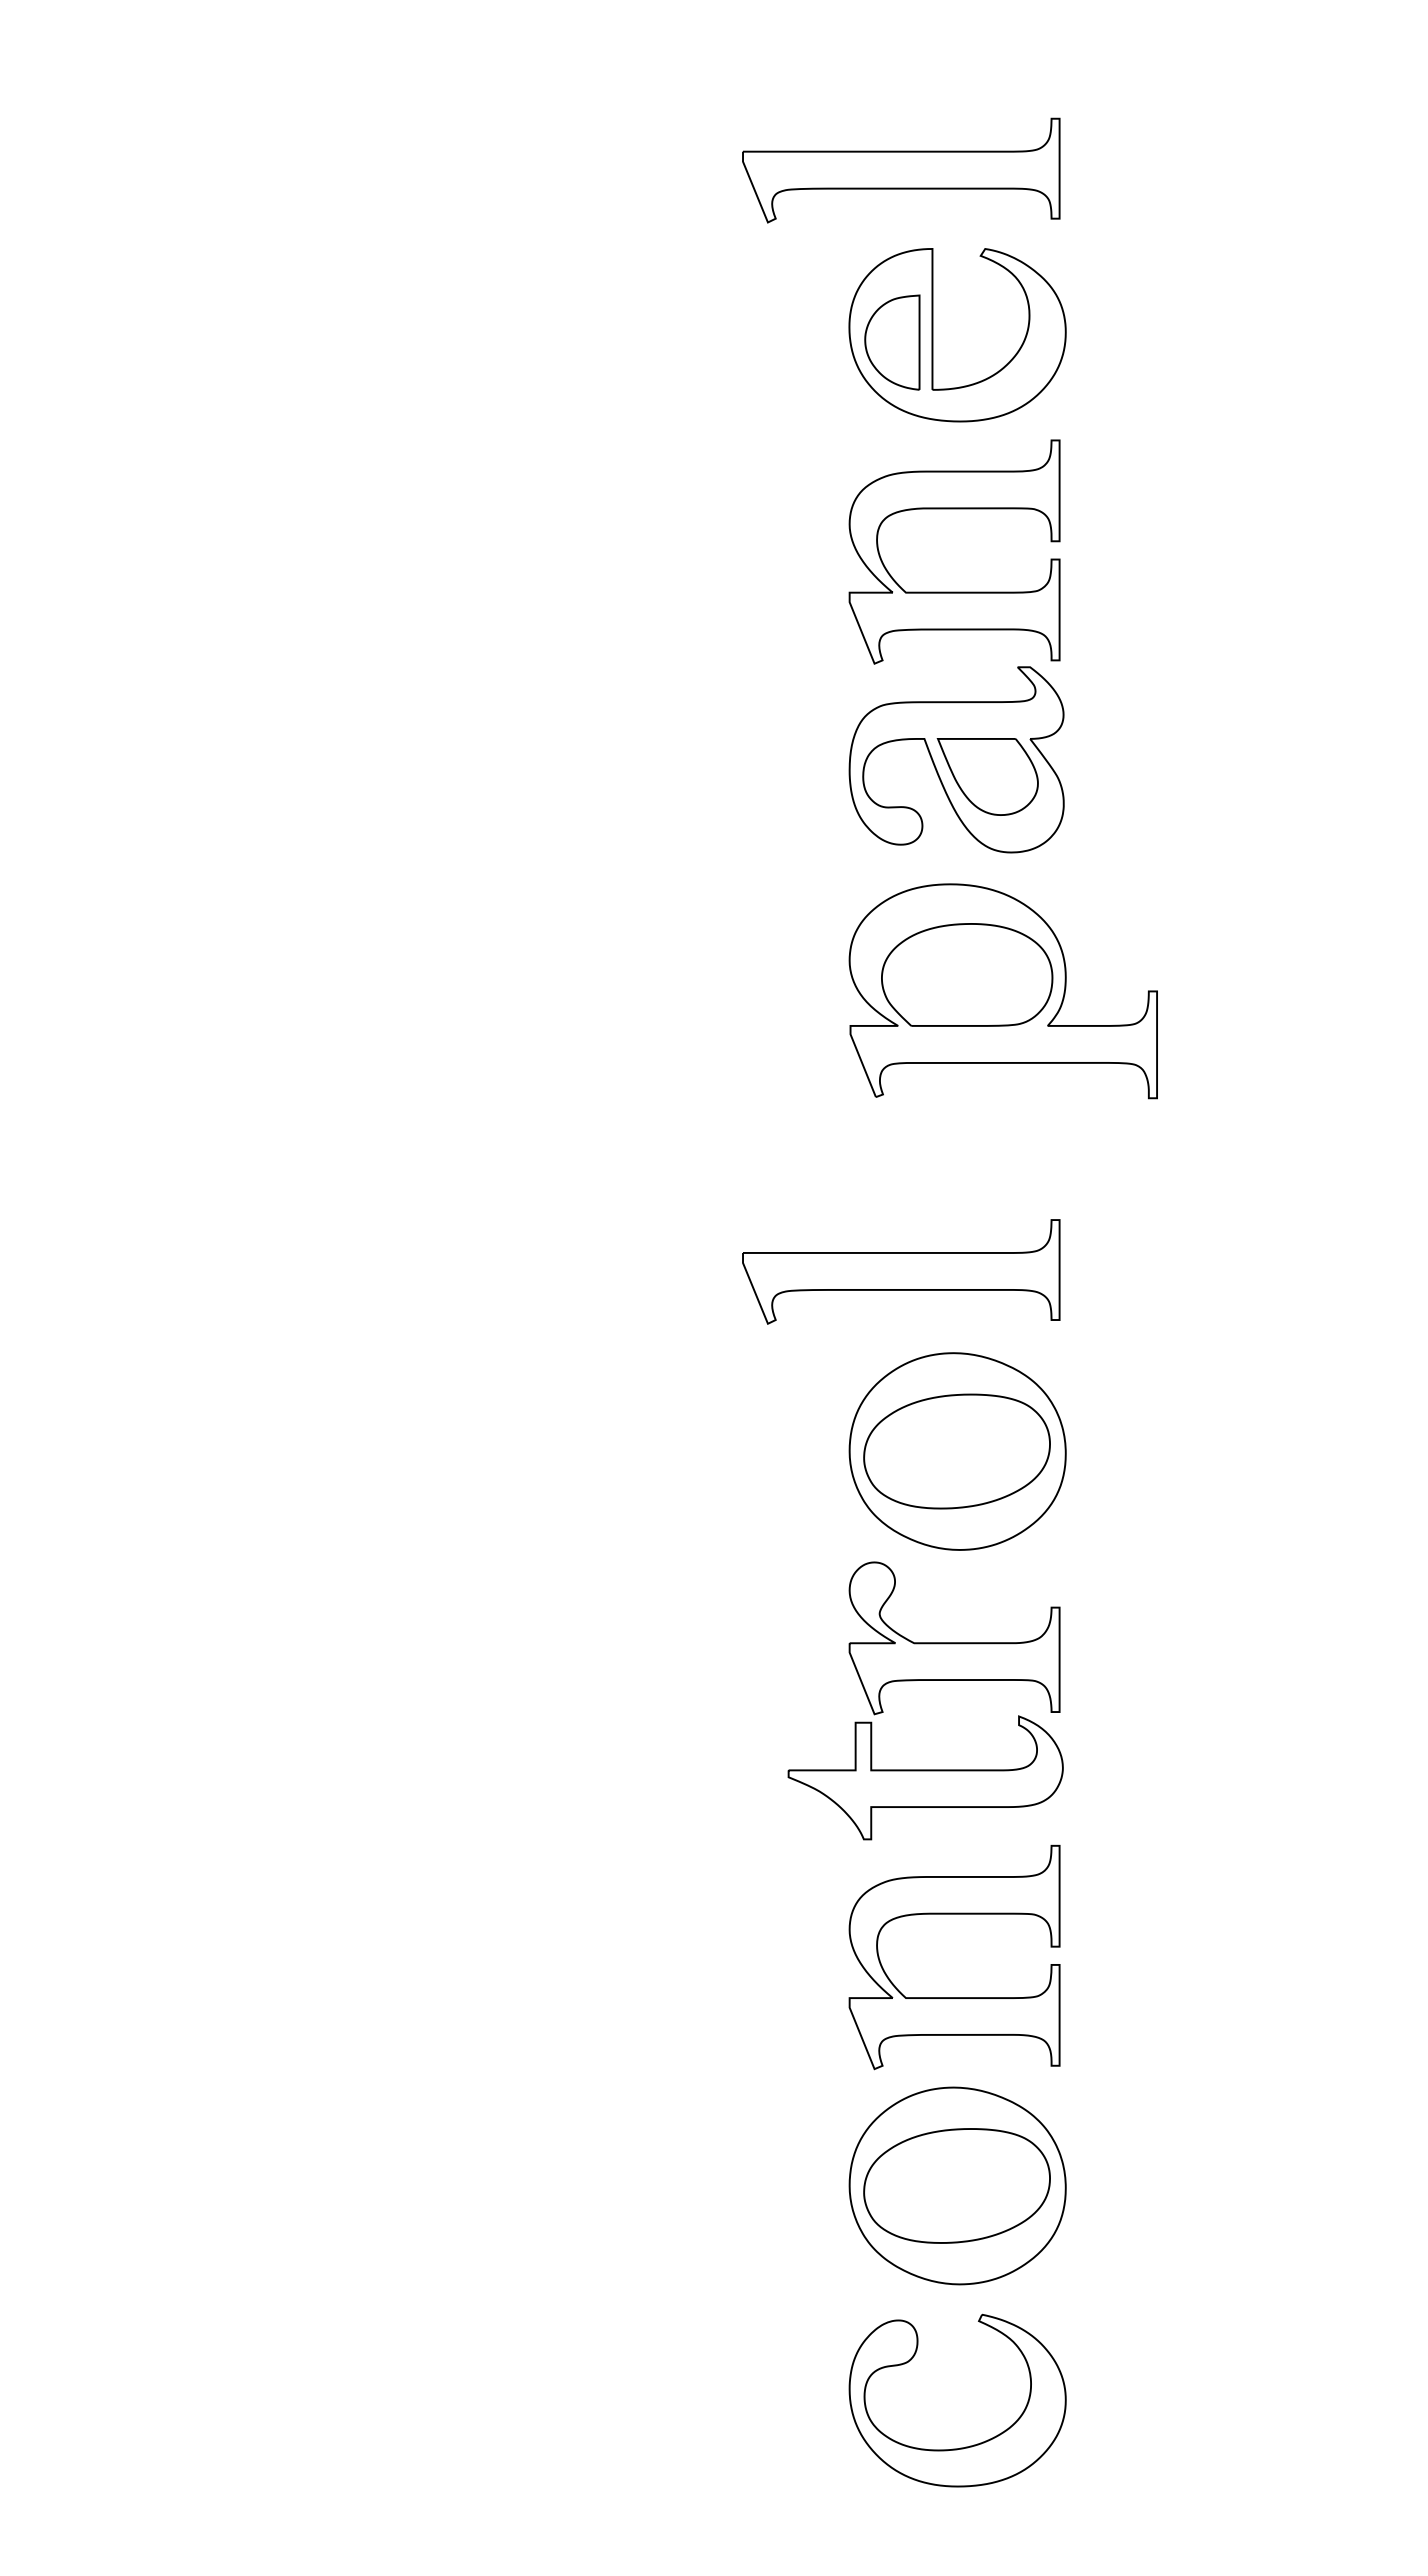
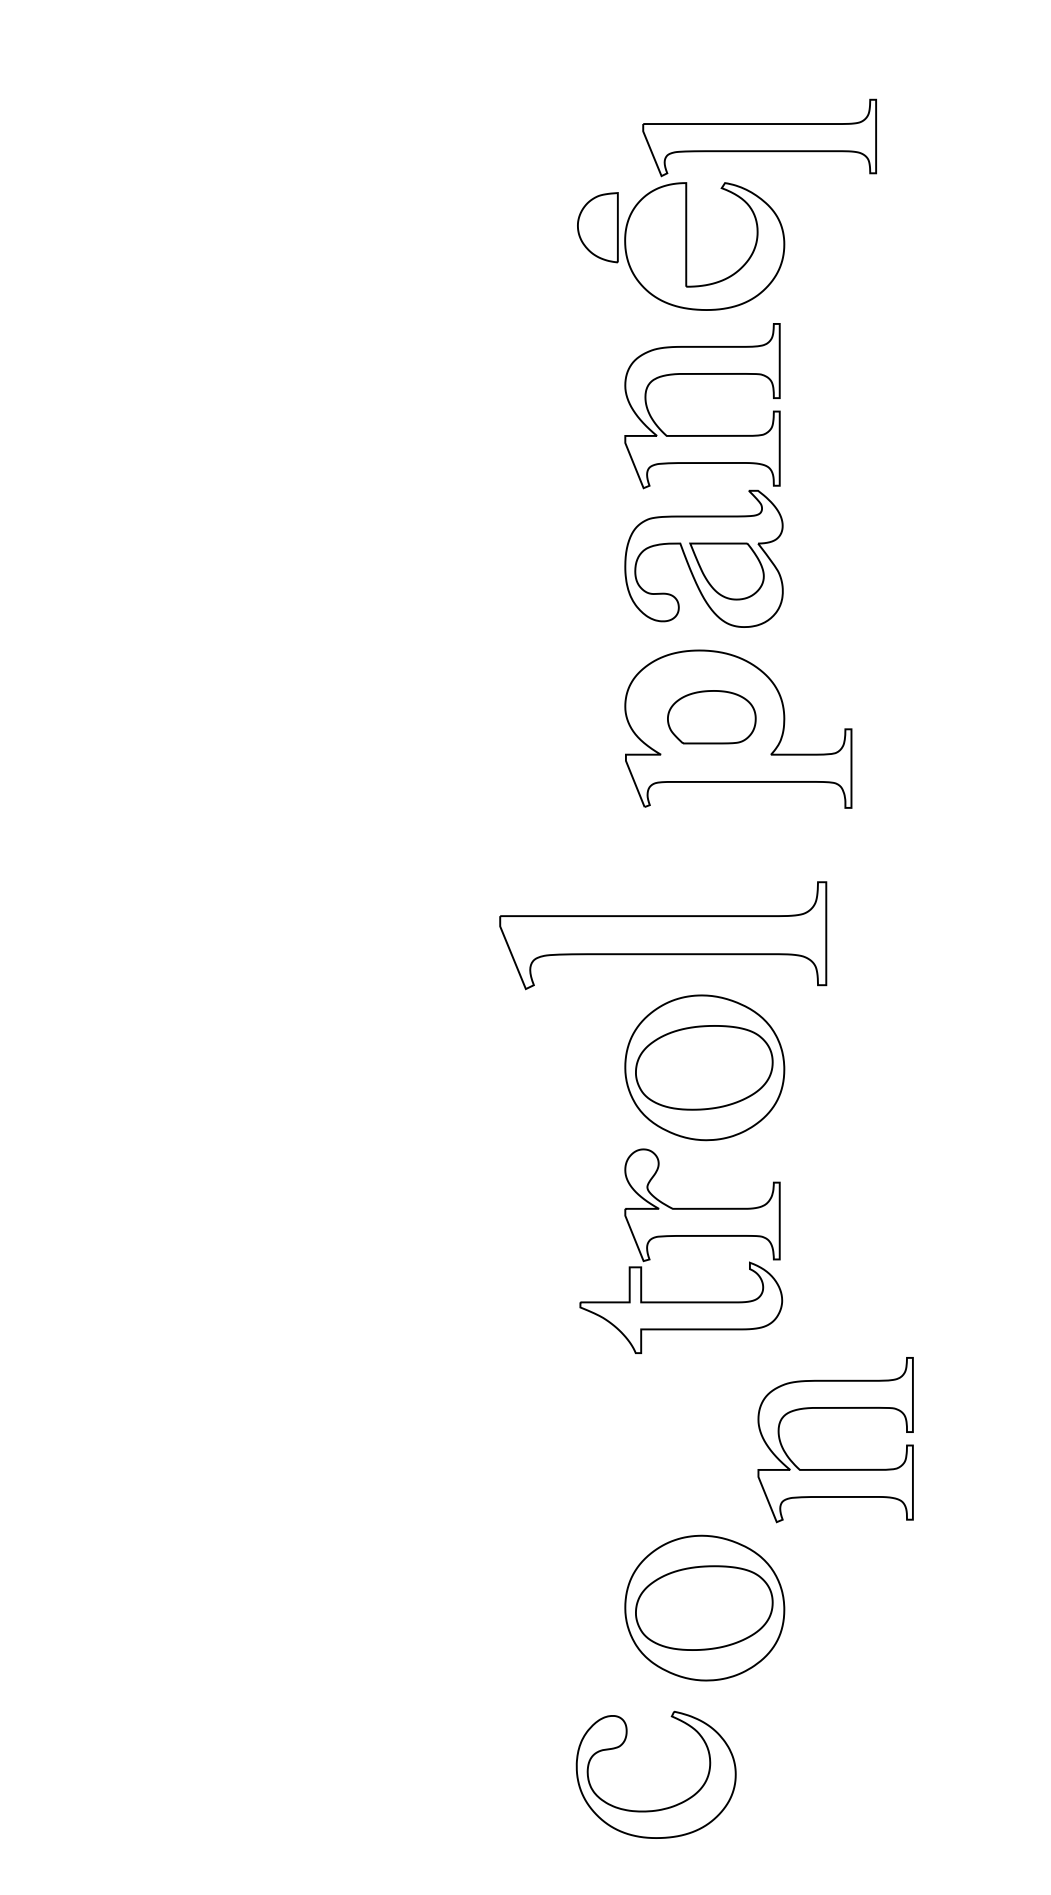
part: (901, 170) -> (759, 137), moved
part: (892, 342) -> (597, 227), moved
part: (967, 974) -> (711, 716), size x0.7
part: (901, 1271) -> (663, 935), size x1.4
part: (954, 1997) -> (835, 1469), moved
part: (965, 2446) -> (661, 1808), moved

